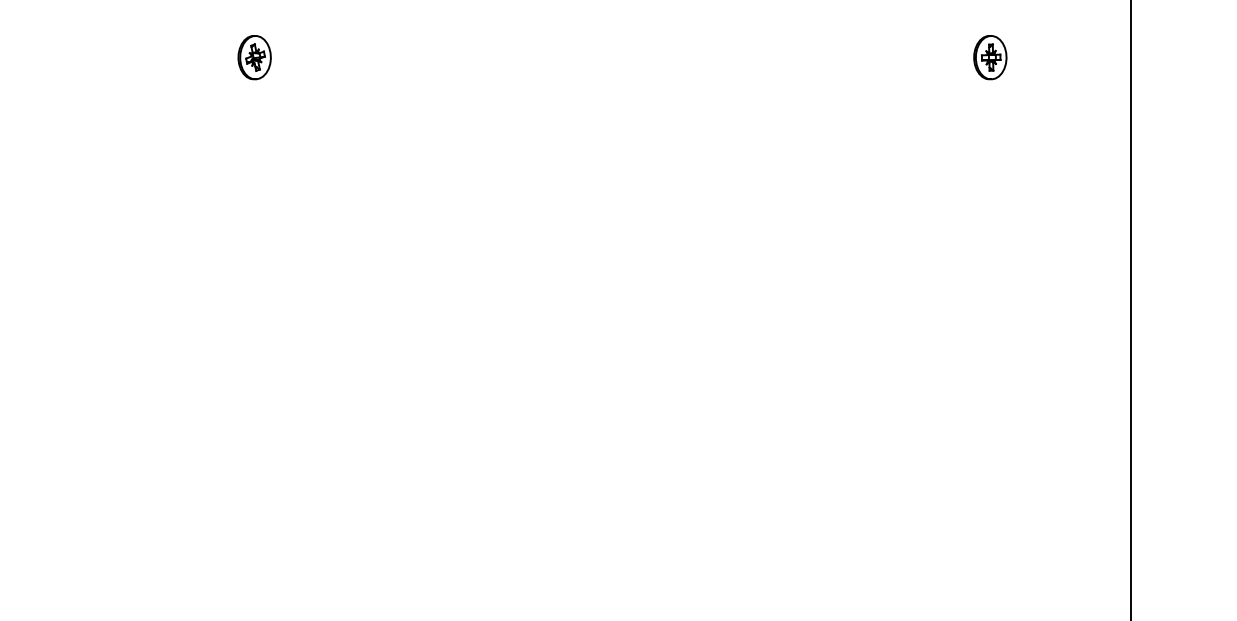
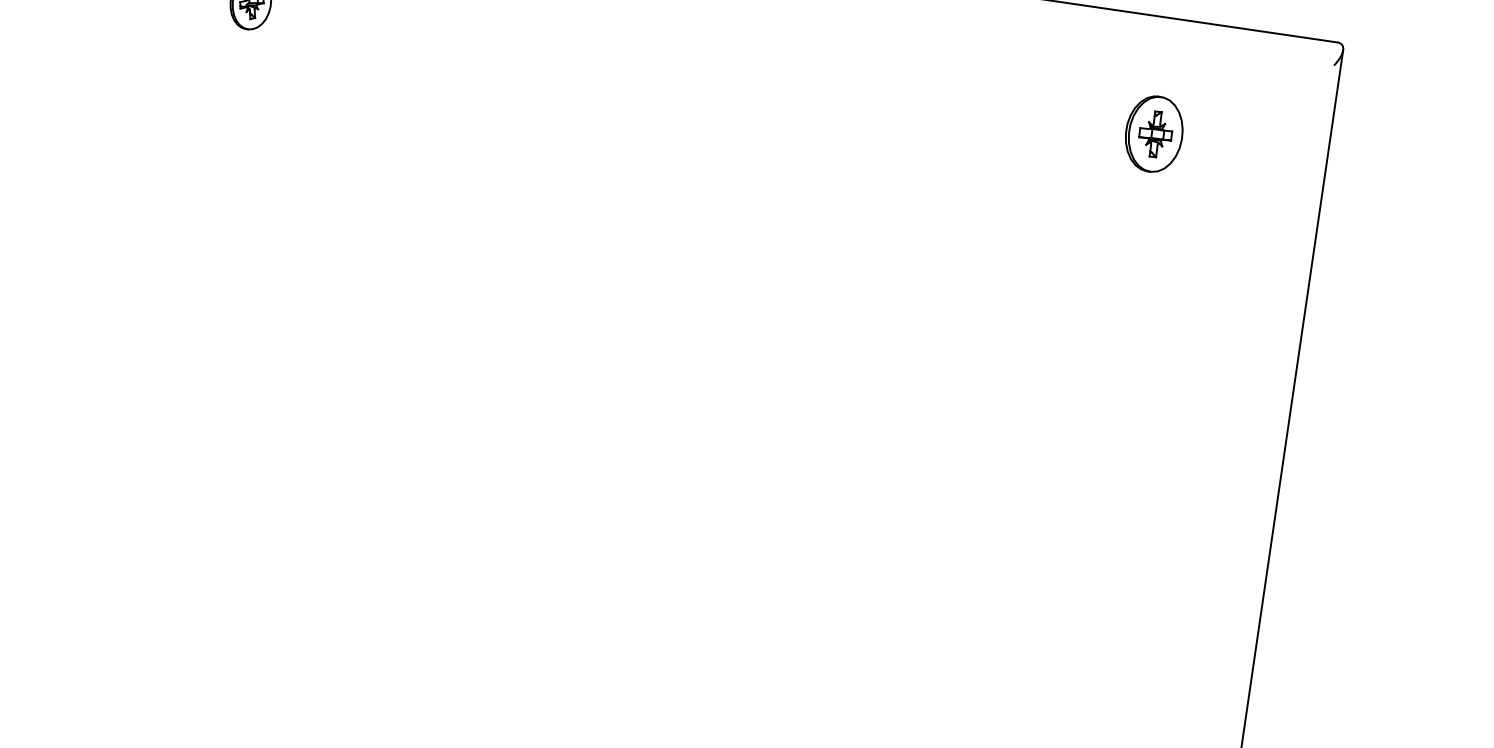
part: (990, 57) -> (1154, 134), size x1.4

